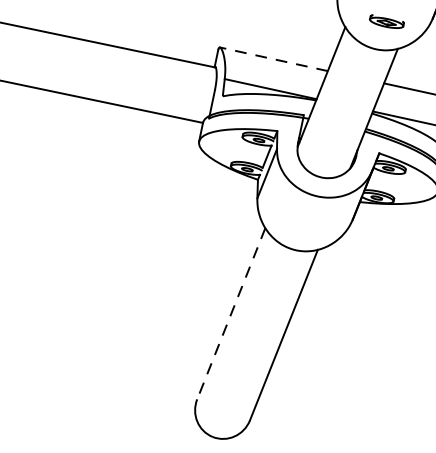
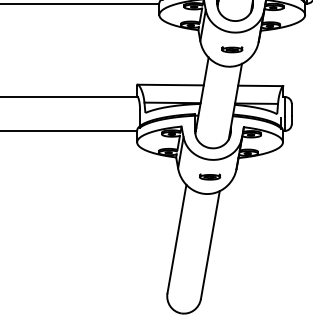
line: (273, 59) -> (170, 85), dashed -> solid
part: (307, 222) -> (210, 176), added
line: (230, 314) -> (176, 239), dashed -> solid

